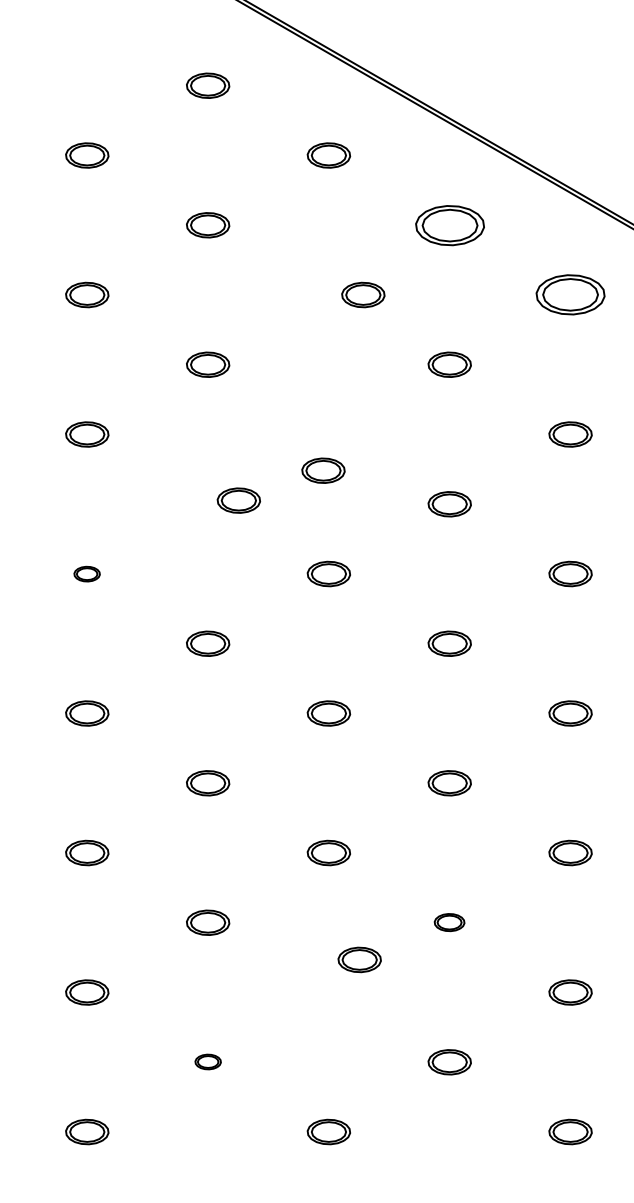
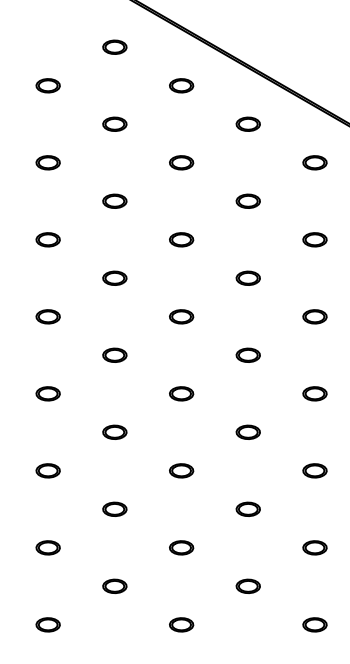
part: (448, 223) -> (247, 123), size x0.62
part: (363, 294) -> (181, 162), moved
part: (569, 294) -> (314, 162), size x0.62
part: (323, 470) -> (181, 239), moved
part: (238, 499) -> (114, 277), moved
part: (86, 573) -> (47, 316), size x1.67
part: (448, 921) -> (247, 508), size x1.43
part: (359, 959) -> (181, 547), moved
part: (207, 1060) -> (114, 585), size x1.67

